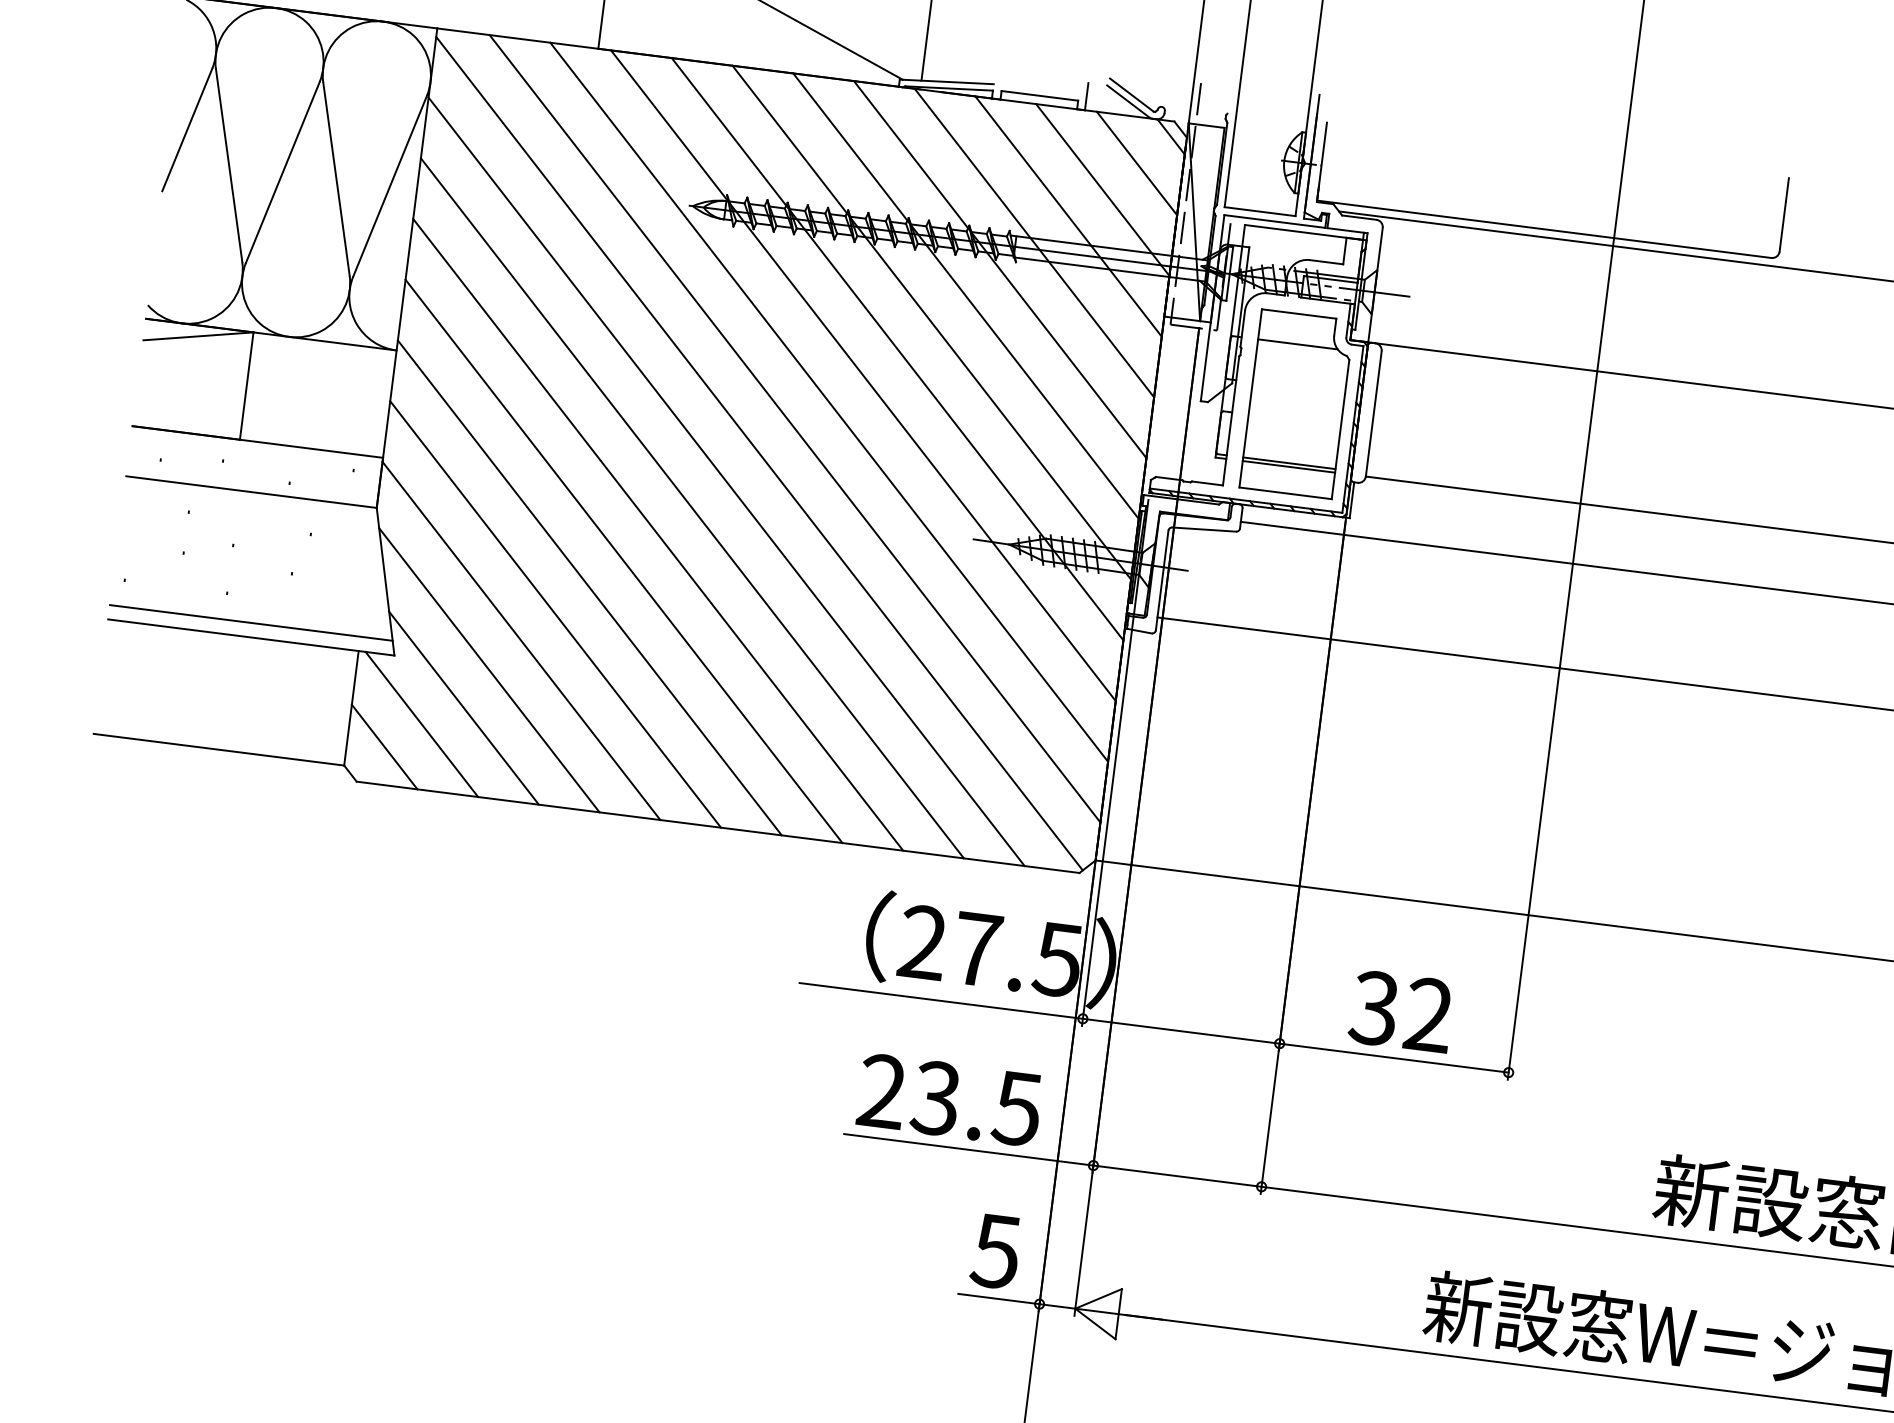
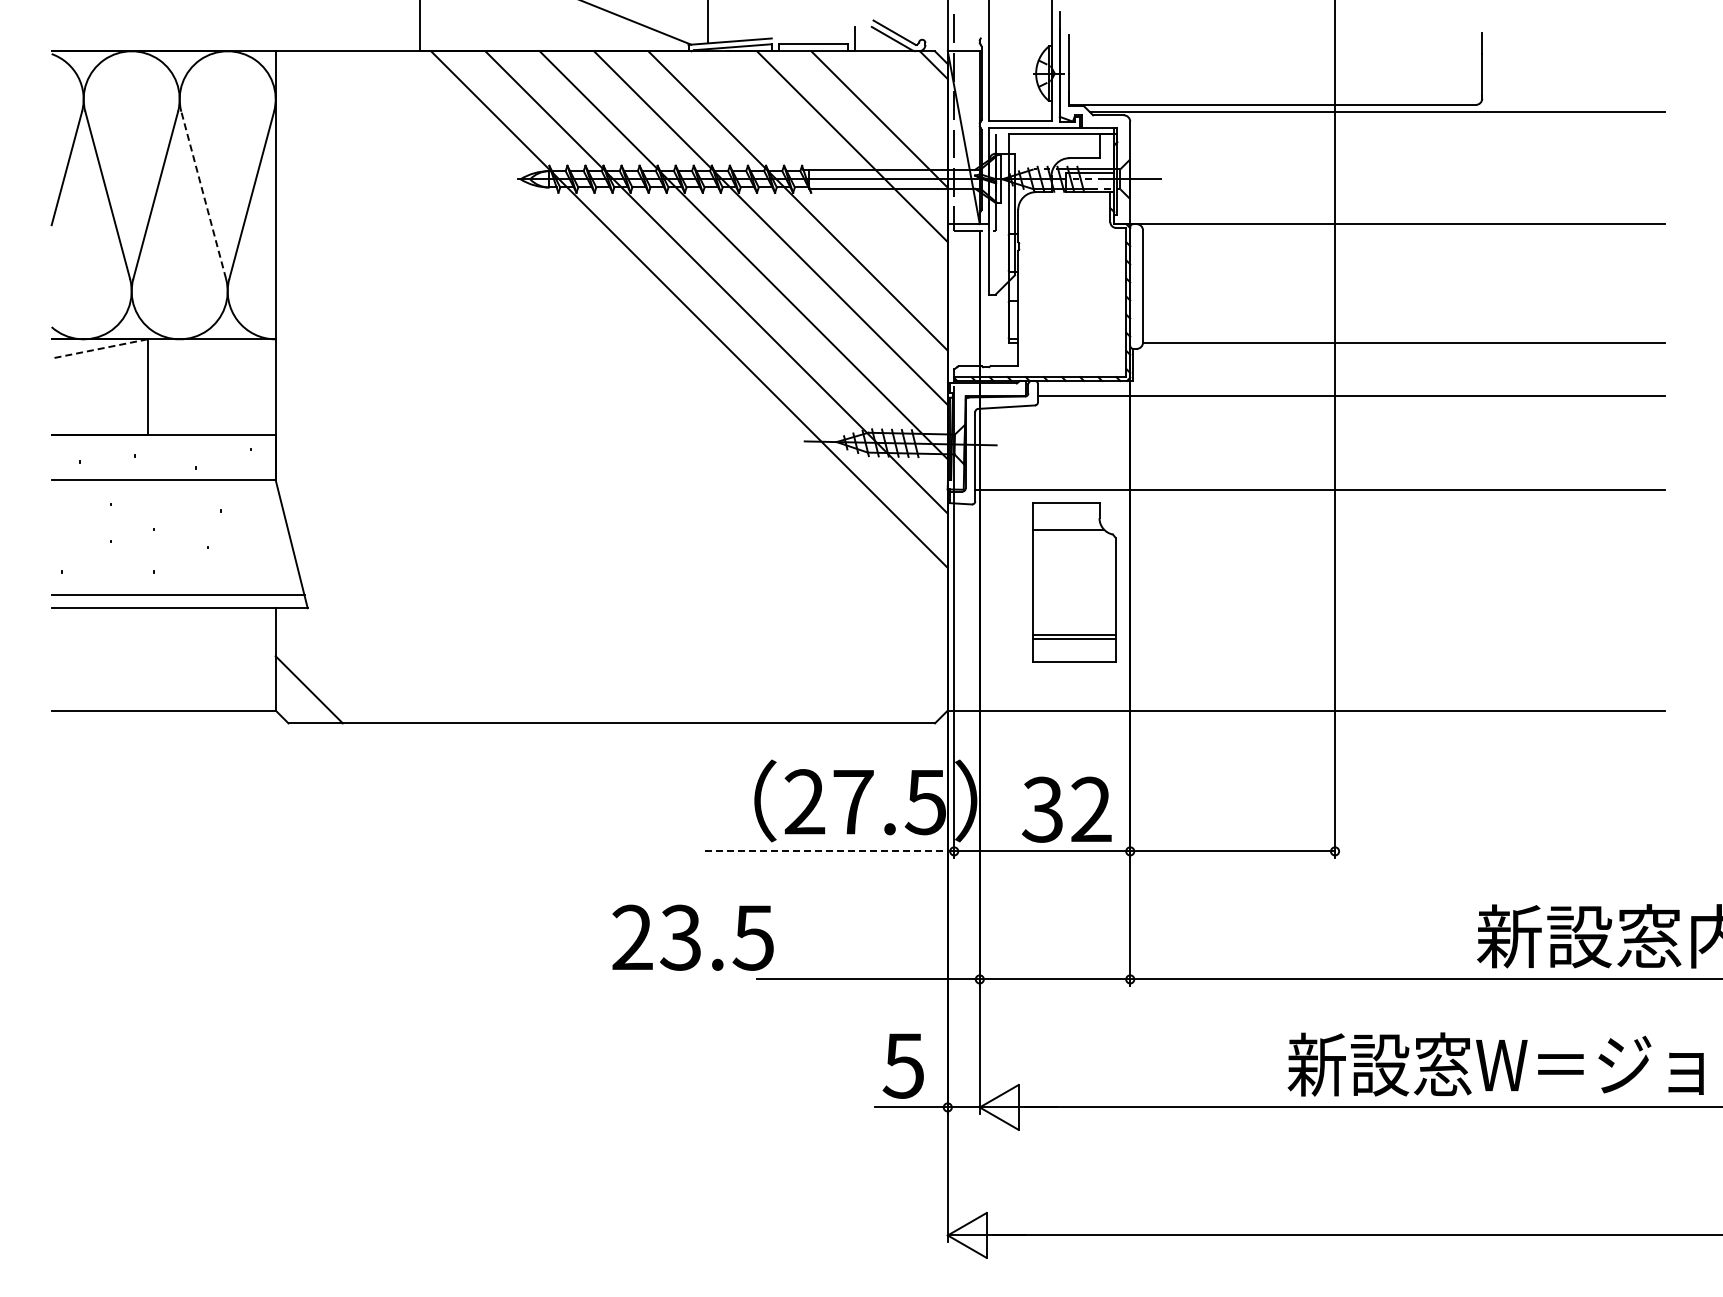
line: (1136, 163) -> (906, 92), removed
line: (336, 179) -> (203, 195), solid -> dashed
line: (1033, 242) -> (824, 173), removed
line: (198, 335) -> (99, 348), solid -> dashed
line: (828, 401) -> (661, 336), removed
part: (1297, 404) -> (1074, 582), moved
line: (794, 428) -> (634, 363), removed
line: (759, 453) -> (606, 389), removed
line: (726, 482) -> (580, 418), removed
line: (692, 508) -> (553, 445), removed
line: (658, 534) -> (526, 472), removed
line: (624, 561) -> (499, 499), removed
line: (589, 587) -> (471, 526), removed
line: (555, 613) -> (444, 553), removed
line: (521, 640) -> (417, 580), removed
line: (488, 670) -> (392, 610), removed
line: (463, 707) -> (374, 646), removed
line: (421, 724) -> (339, 665), removed
line: (941, 1001) -> (827, 851), solid -> dashed
text: (1401, 1011) -> (1066, 809), moved
text: (949, 1099) -> (692, 937), moved

